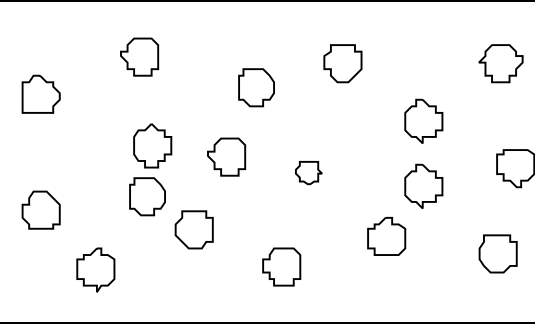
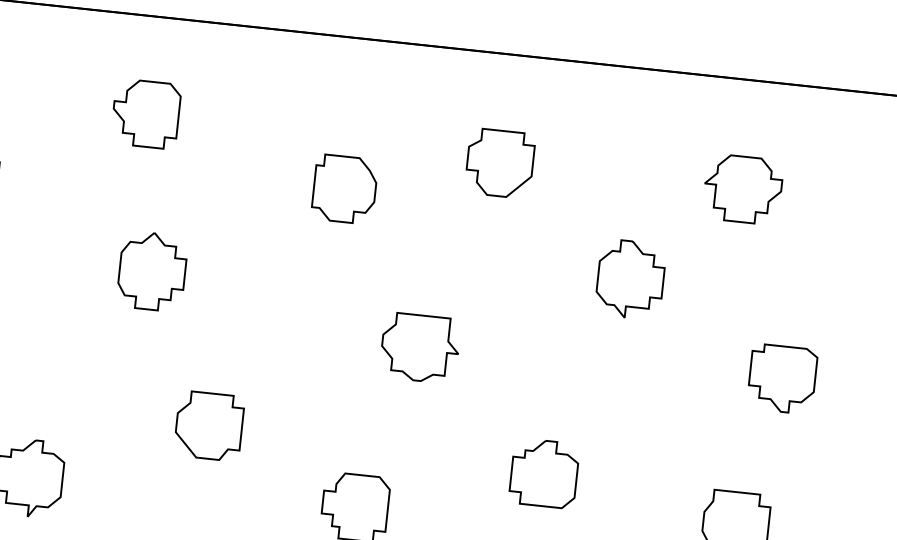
part: (500, 63) -> (742, 189), moved
part: (226, 156) -> (279, 303), removed
part: (308, 172) -> (419, 347), size x1.67
part: (423, 185) -> (618, 391), removed
part: (147, 196) -> (133, 359), removed

